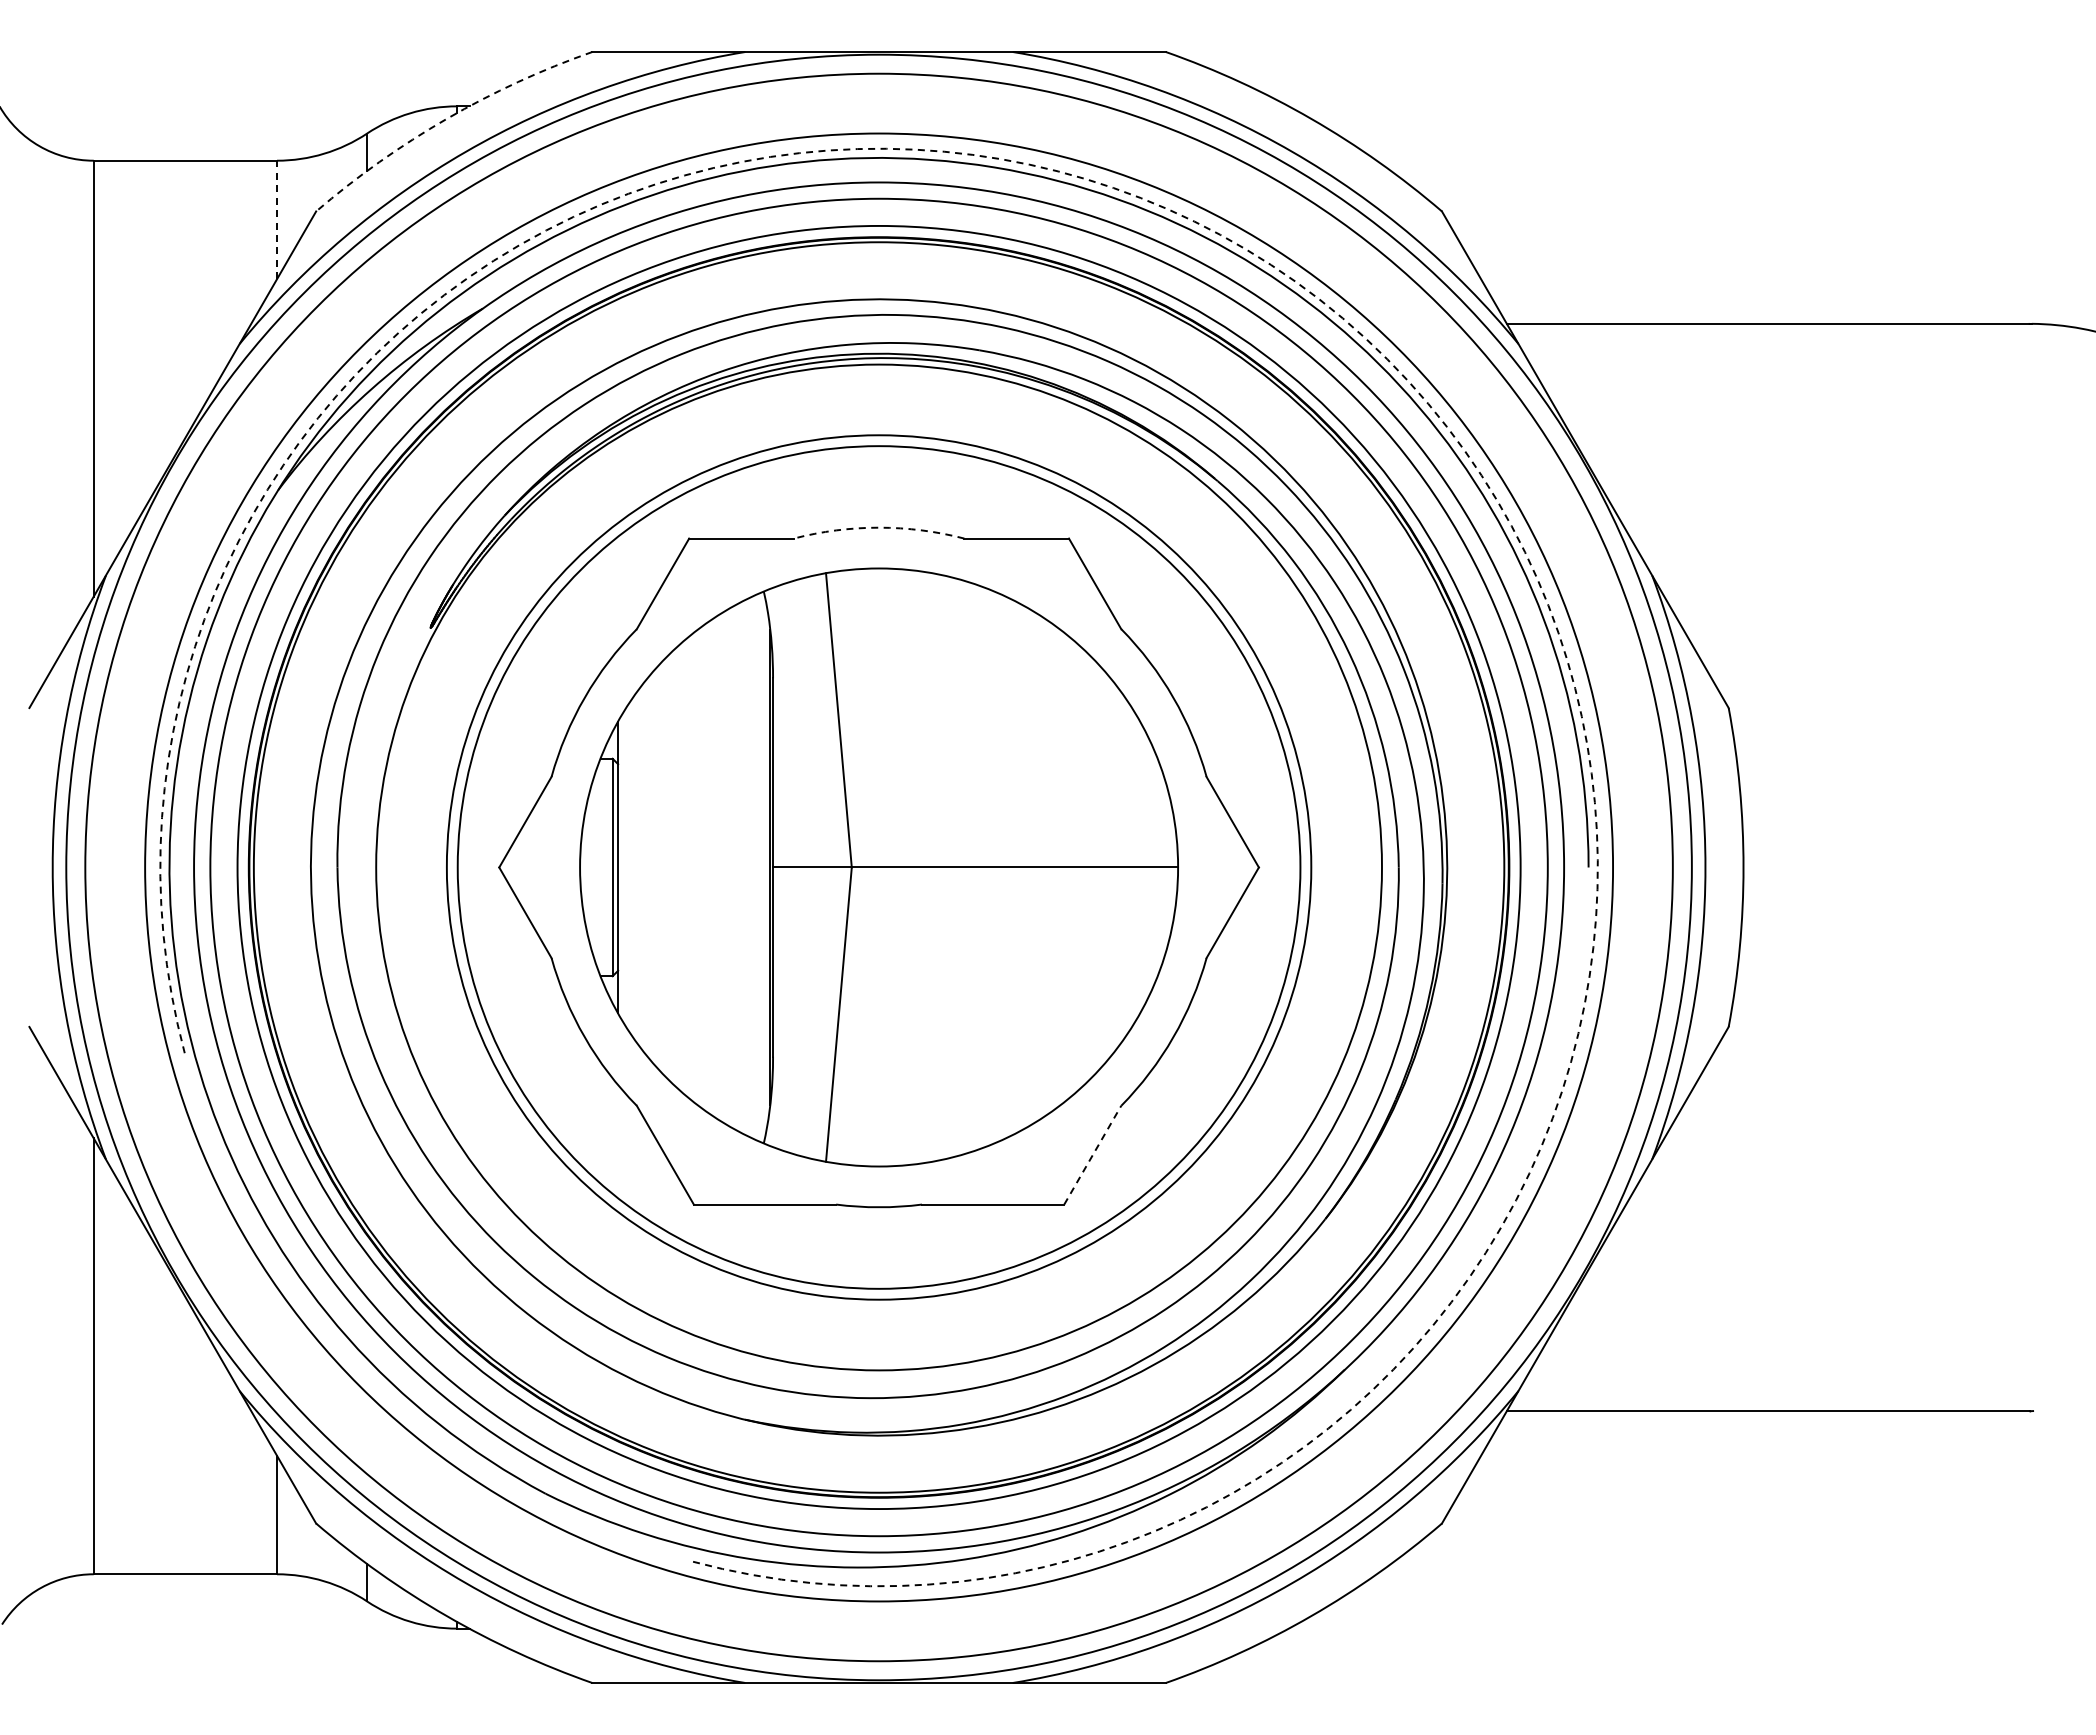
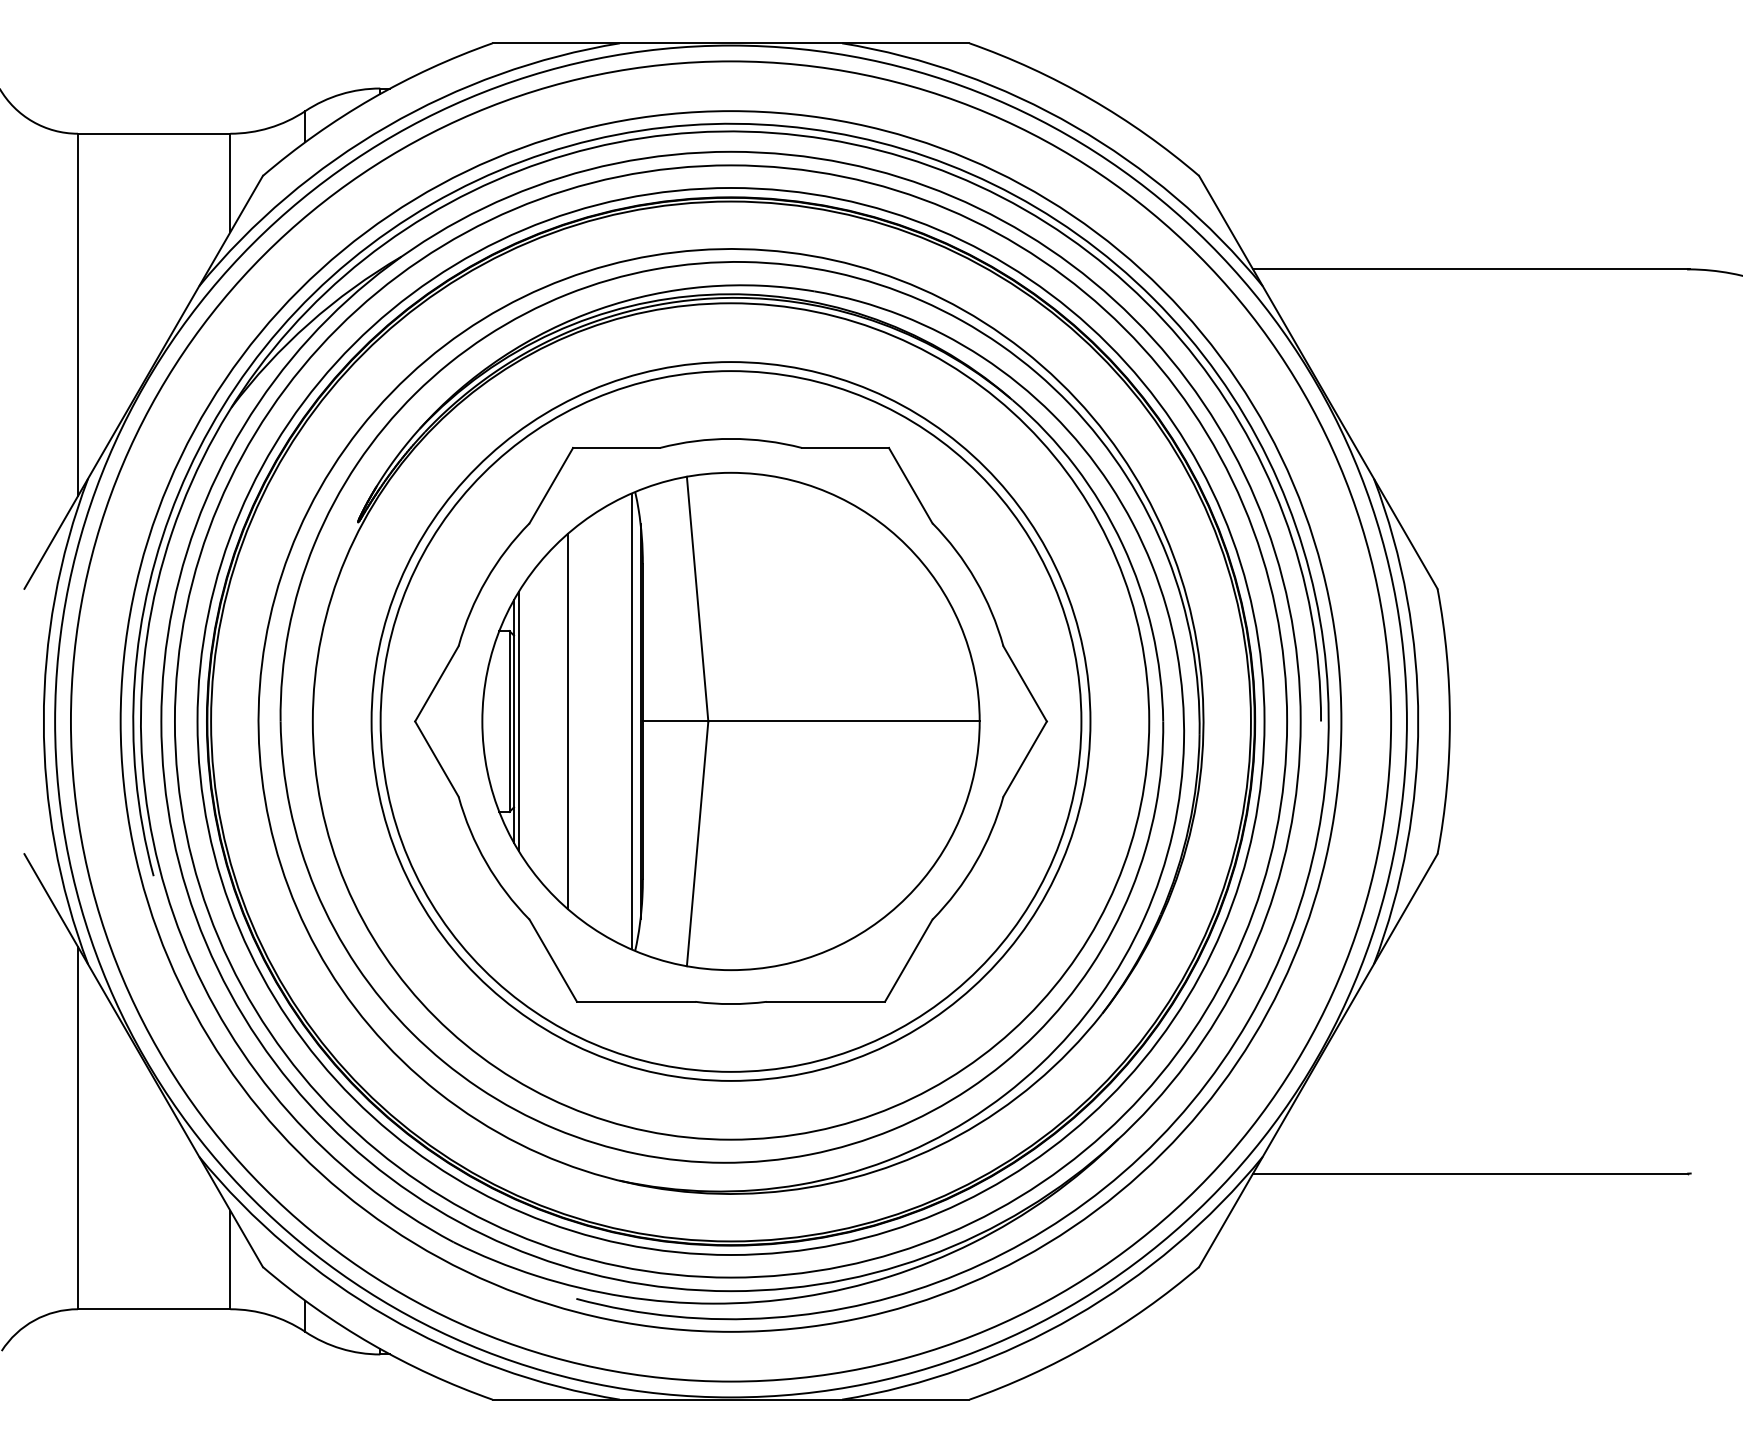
arc: (446, 118) -> (371, 98), dashed -> solid
line: (277, 219) -> (230, 182), dashed -> solid
arc: (1387, 359) -> (1153, 299), dashed -> solid
arc: (879, 527) -> (731, 438), dashed -> solid
line: (623, 867) -> (518, 721), added
line: (683, 867) -> (568, 721), added
line: (759, 867) -> (631, 721), added
line: (1093, 1154) -> (909, 960), dashed -> solid

